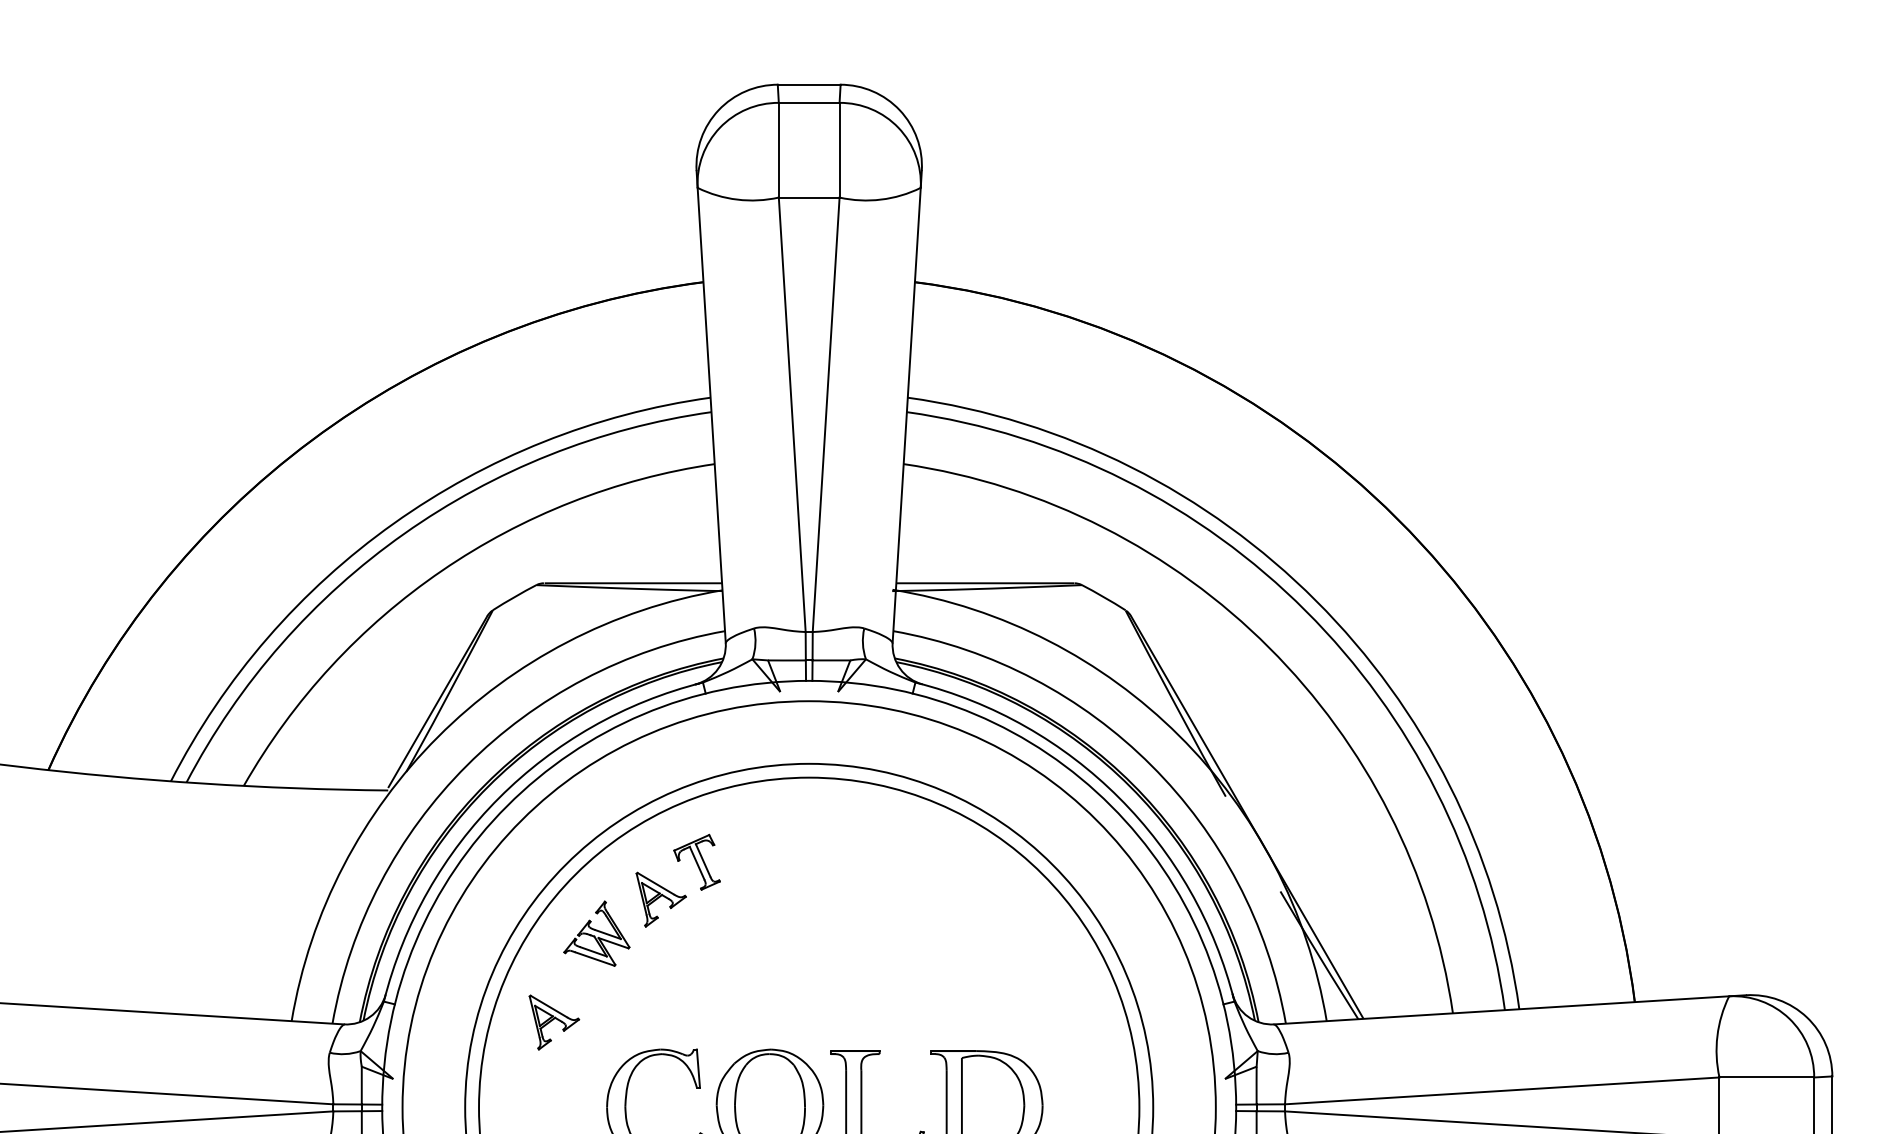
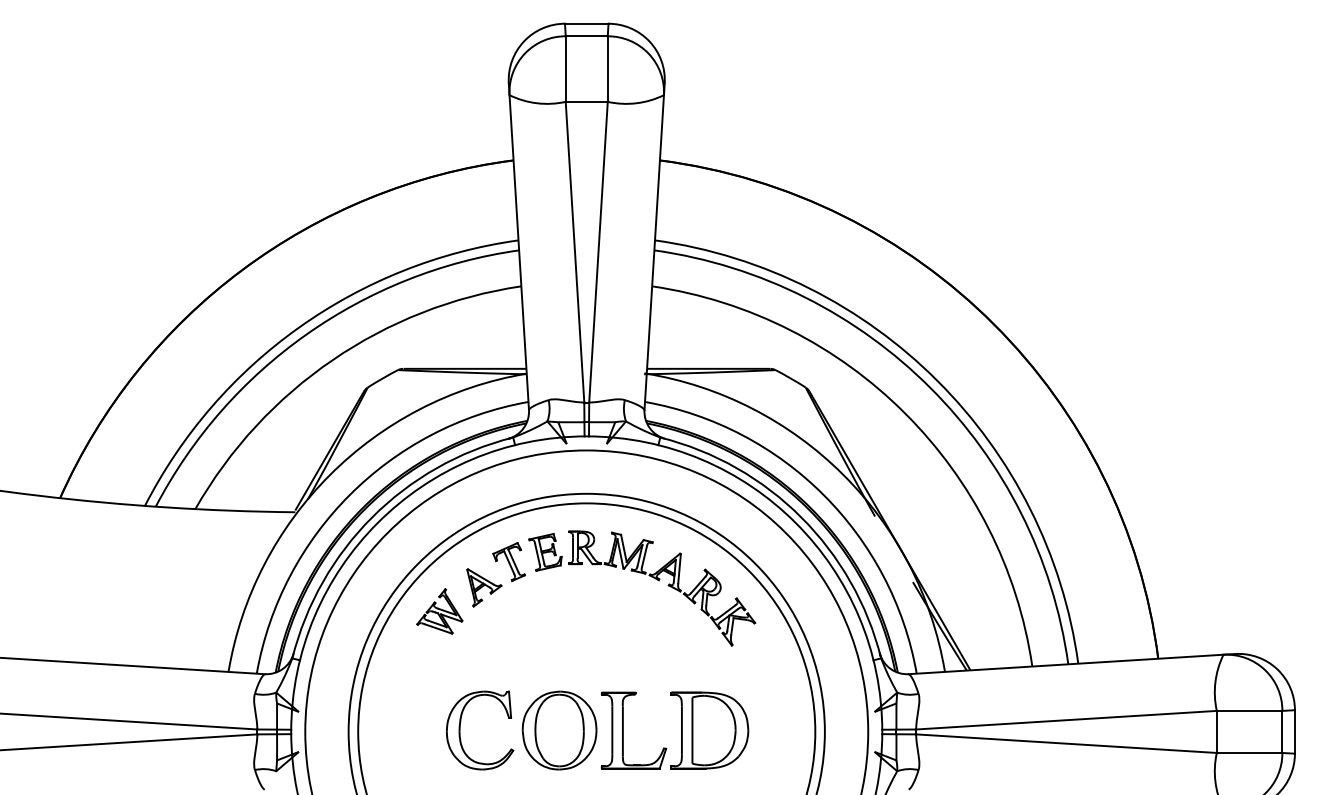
part: (899, 883) -> (649, 576), added
part: (554, 1021) -> (410, 672), removed

